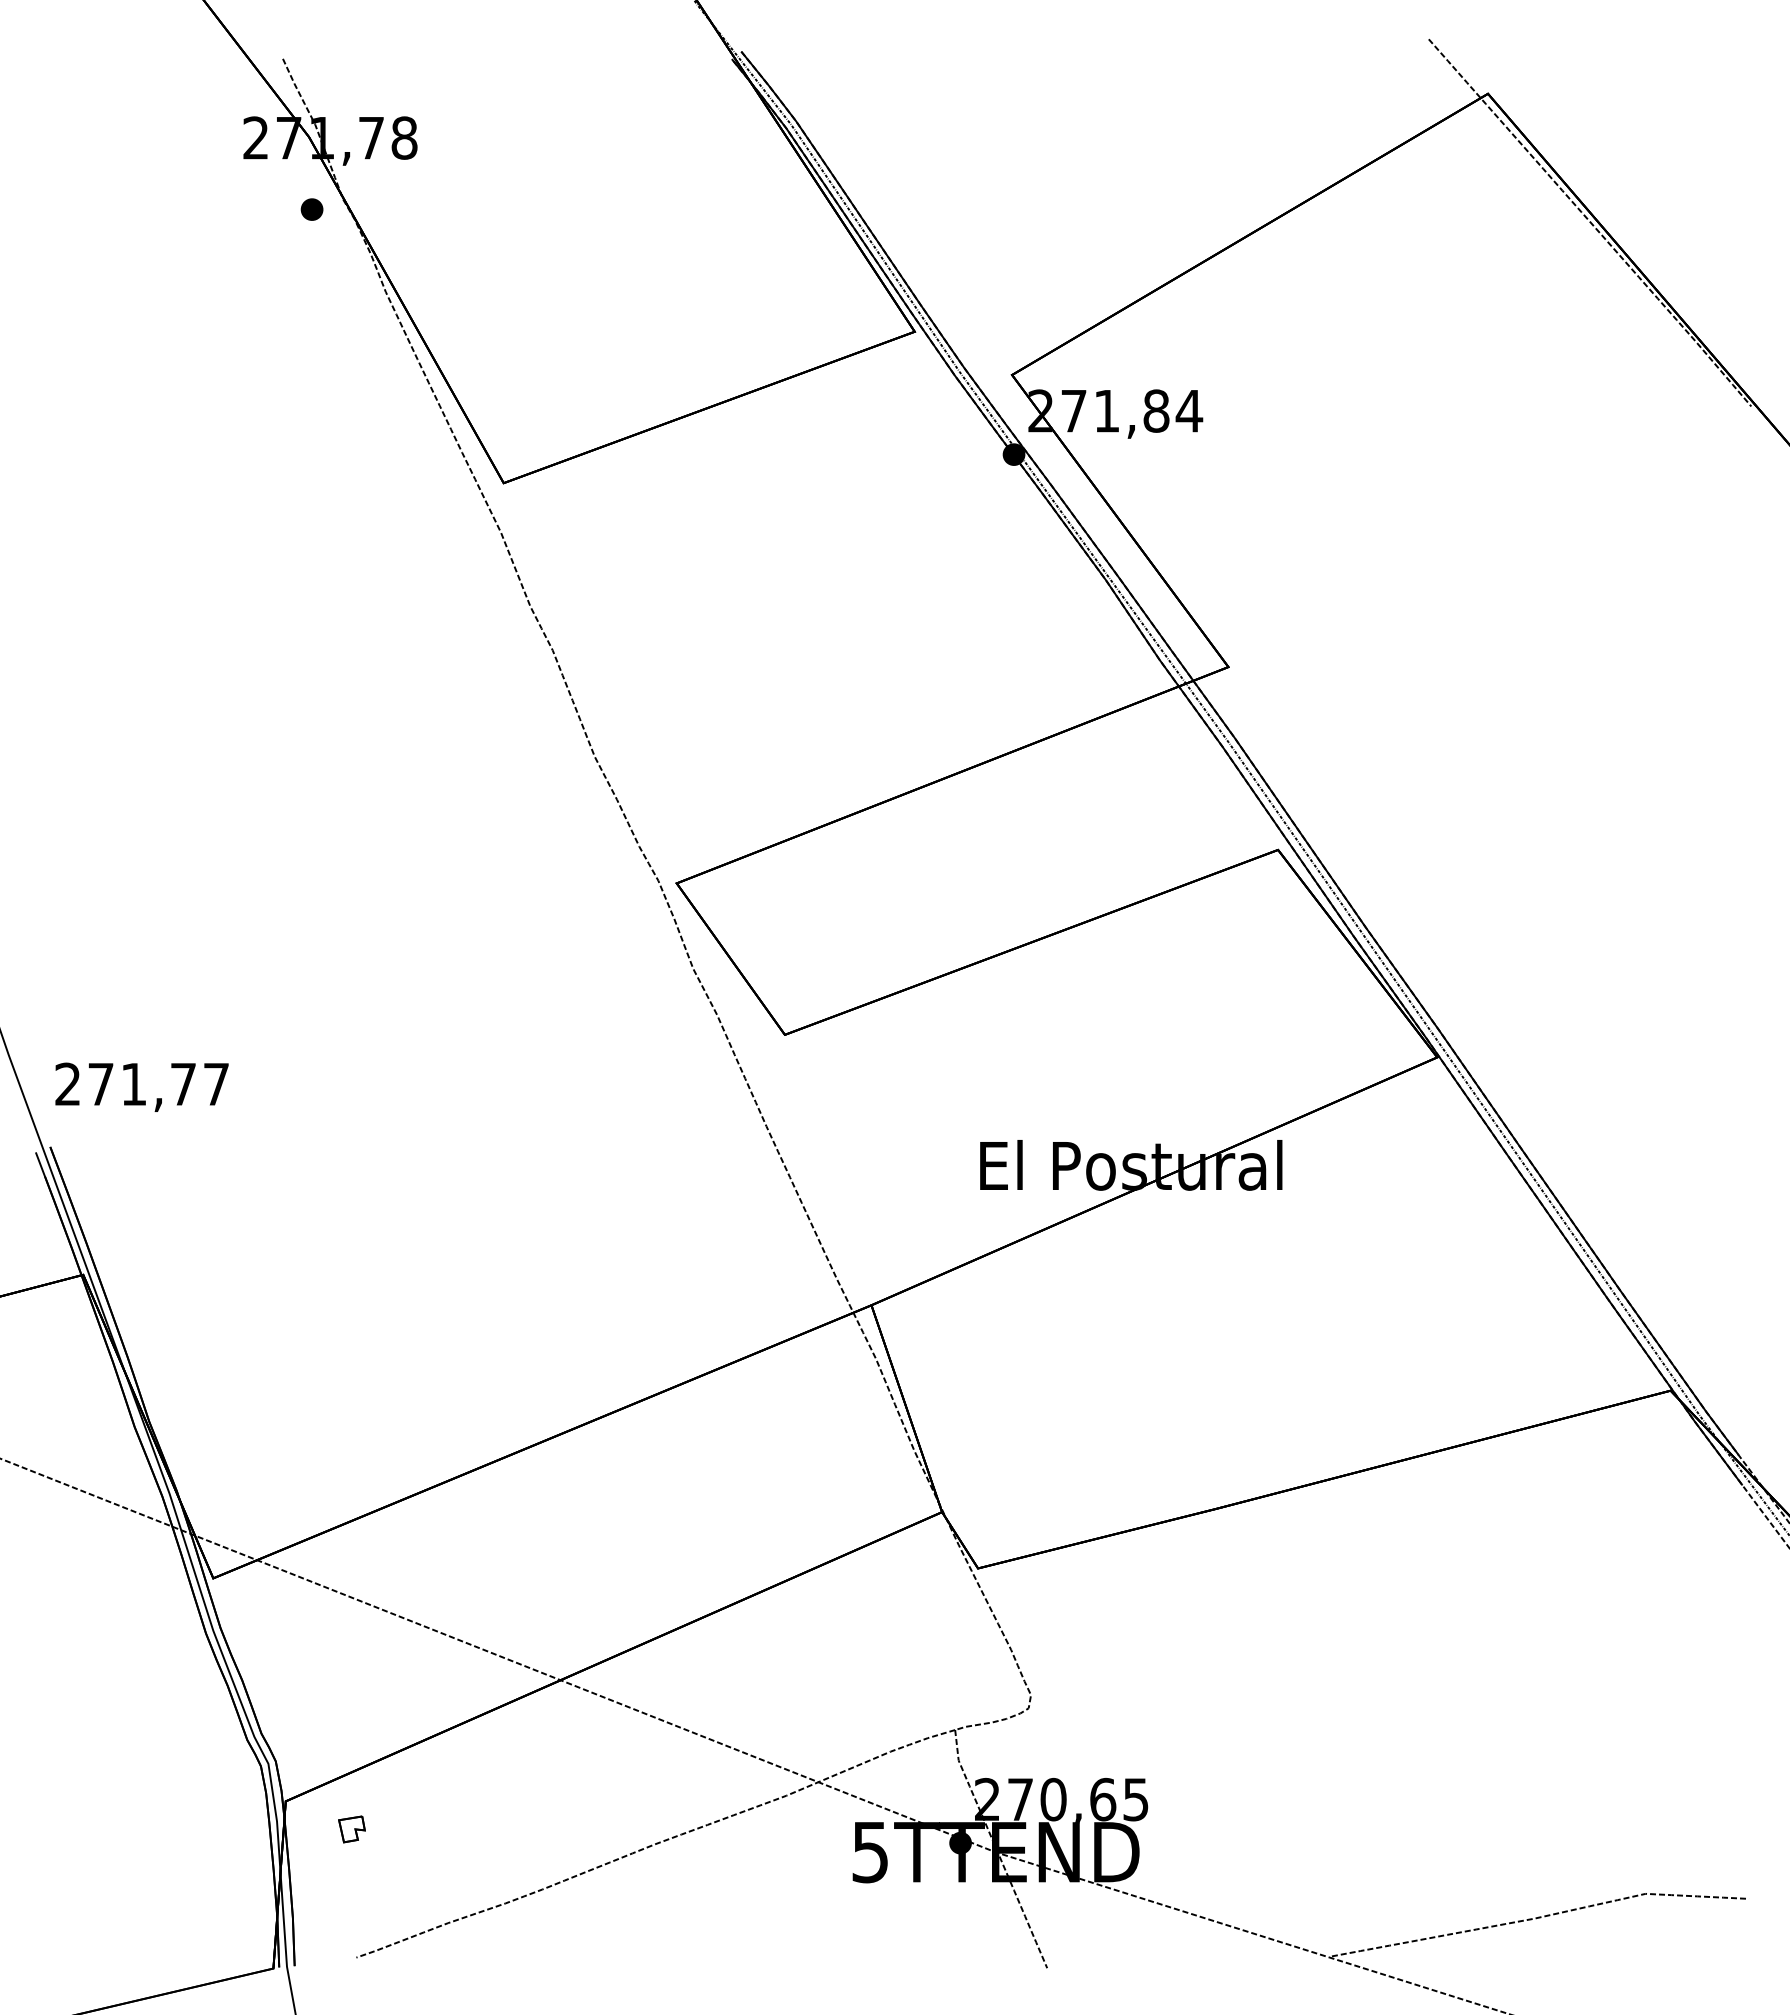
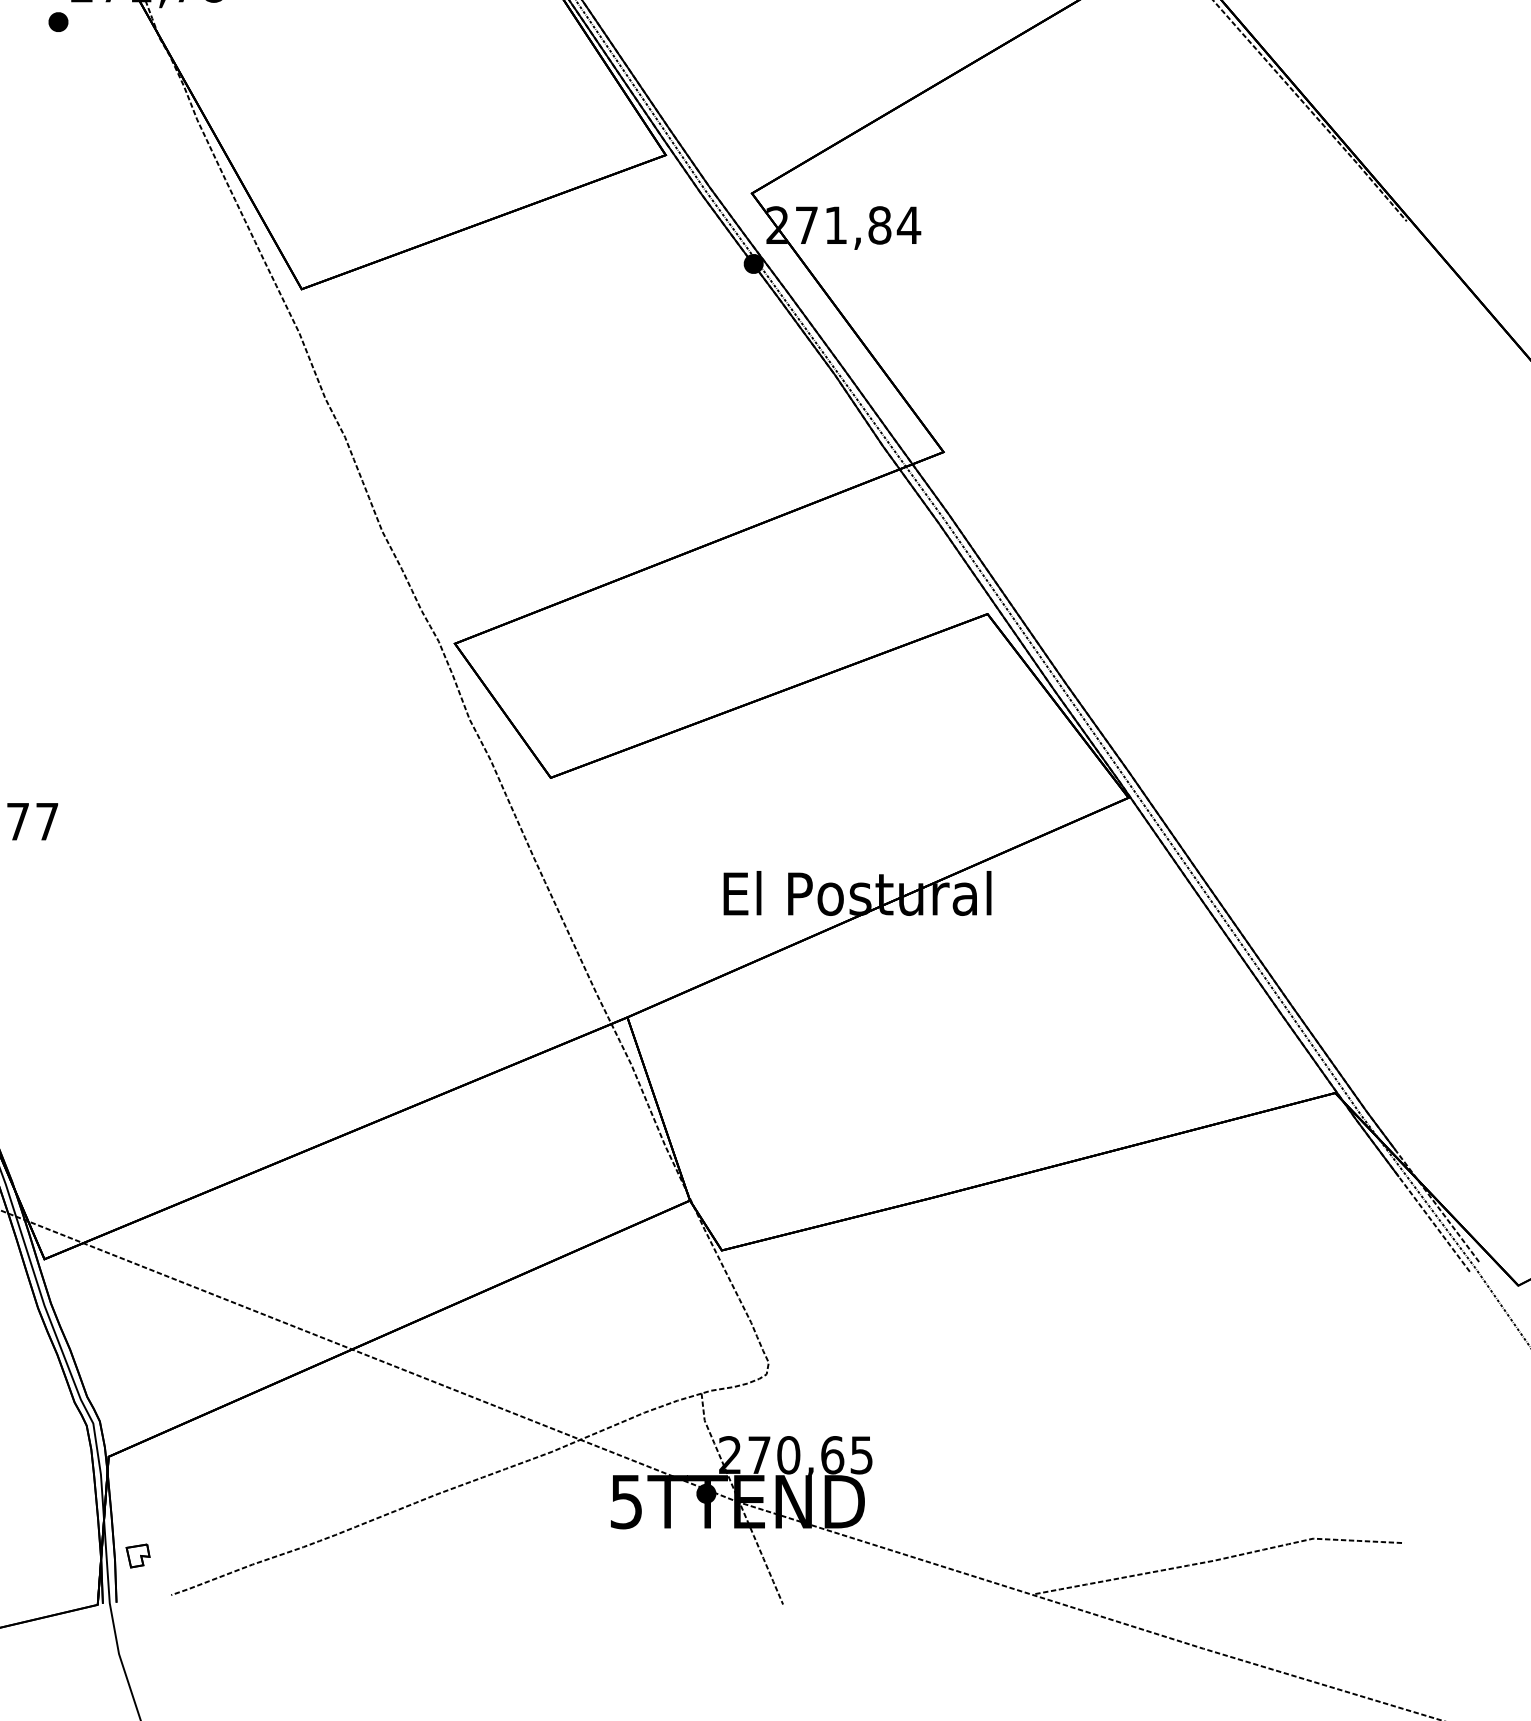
part: (311, 209) -> (57, 22), moved
part: (351, 1829) -> (137, 1556), moved

